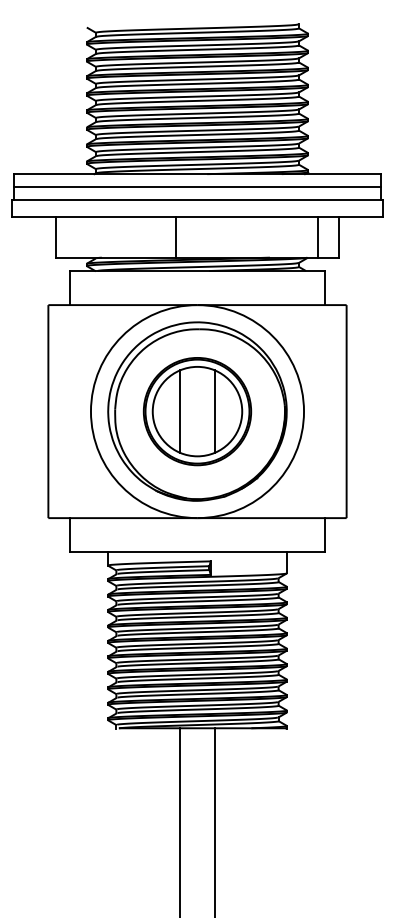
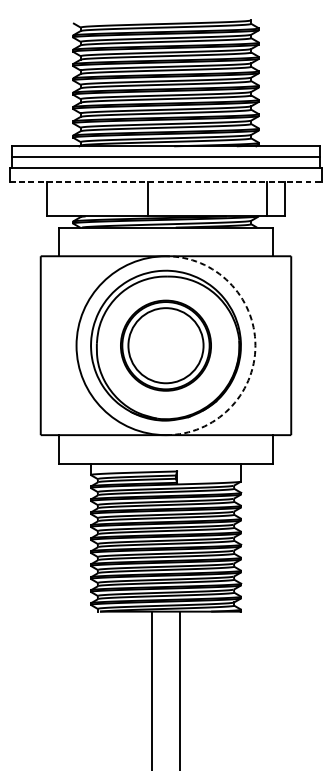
line: (197, 216) -> (166, 181), solid -> dashed
line: (180, 411) -> (151, 345), removed
line: (214, 411) -> (180, 345), removed
arc: (304, 411) -> (255, 345), solid -> dashed

